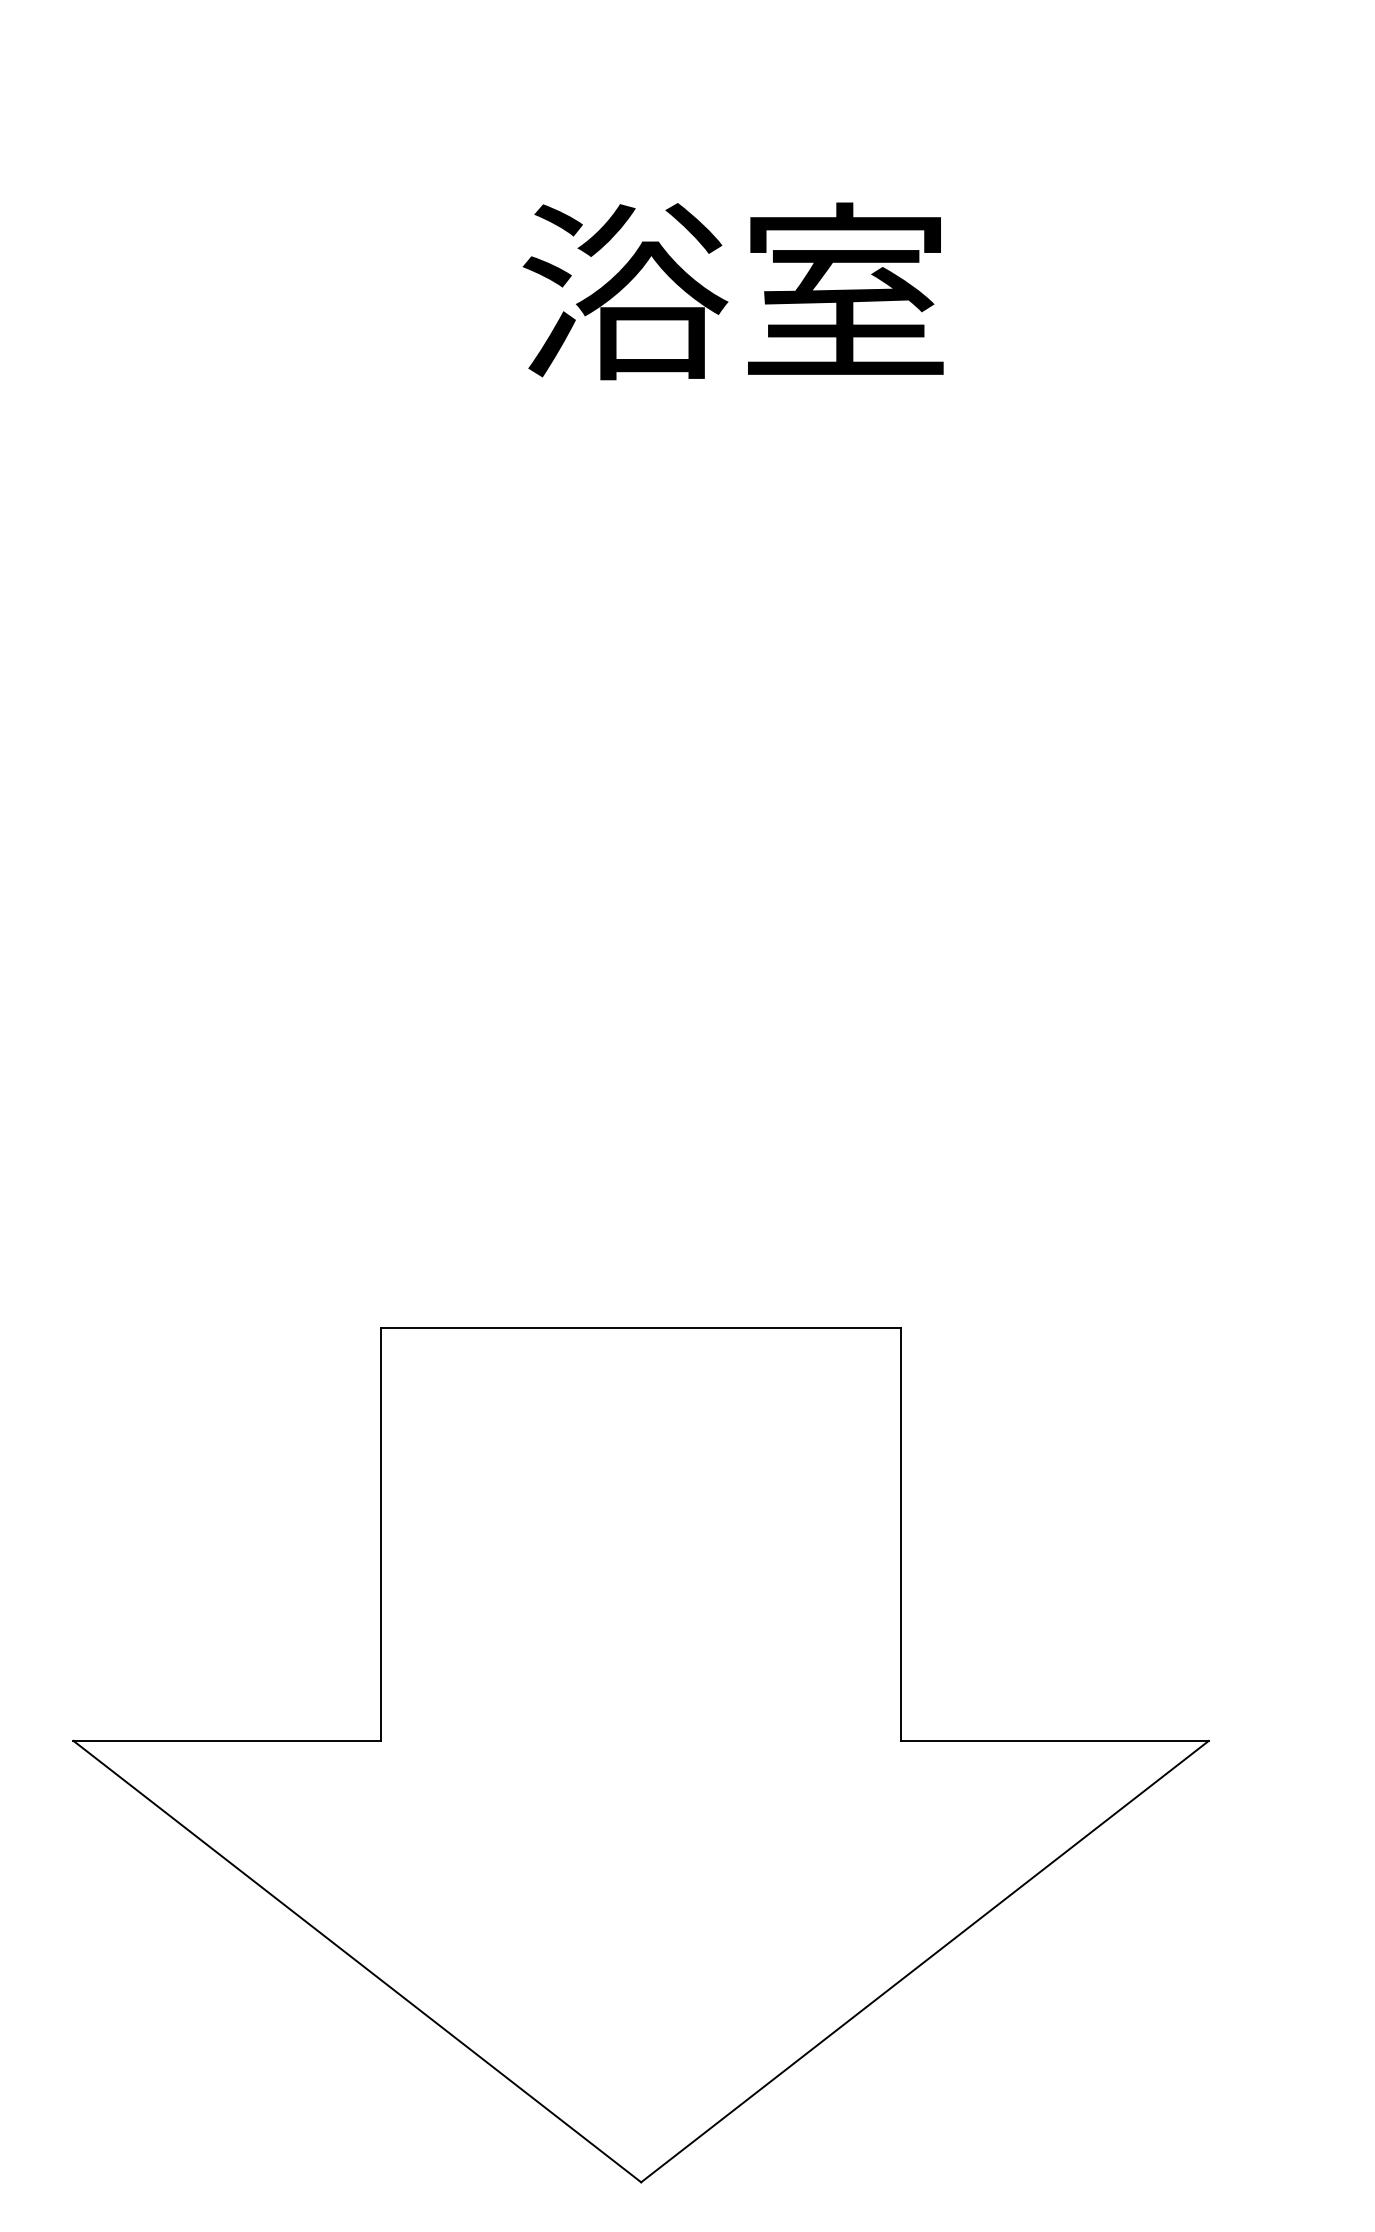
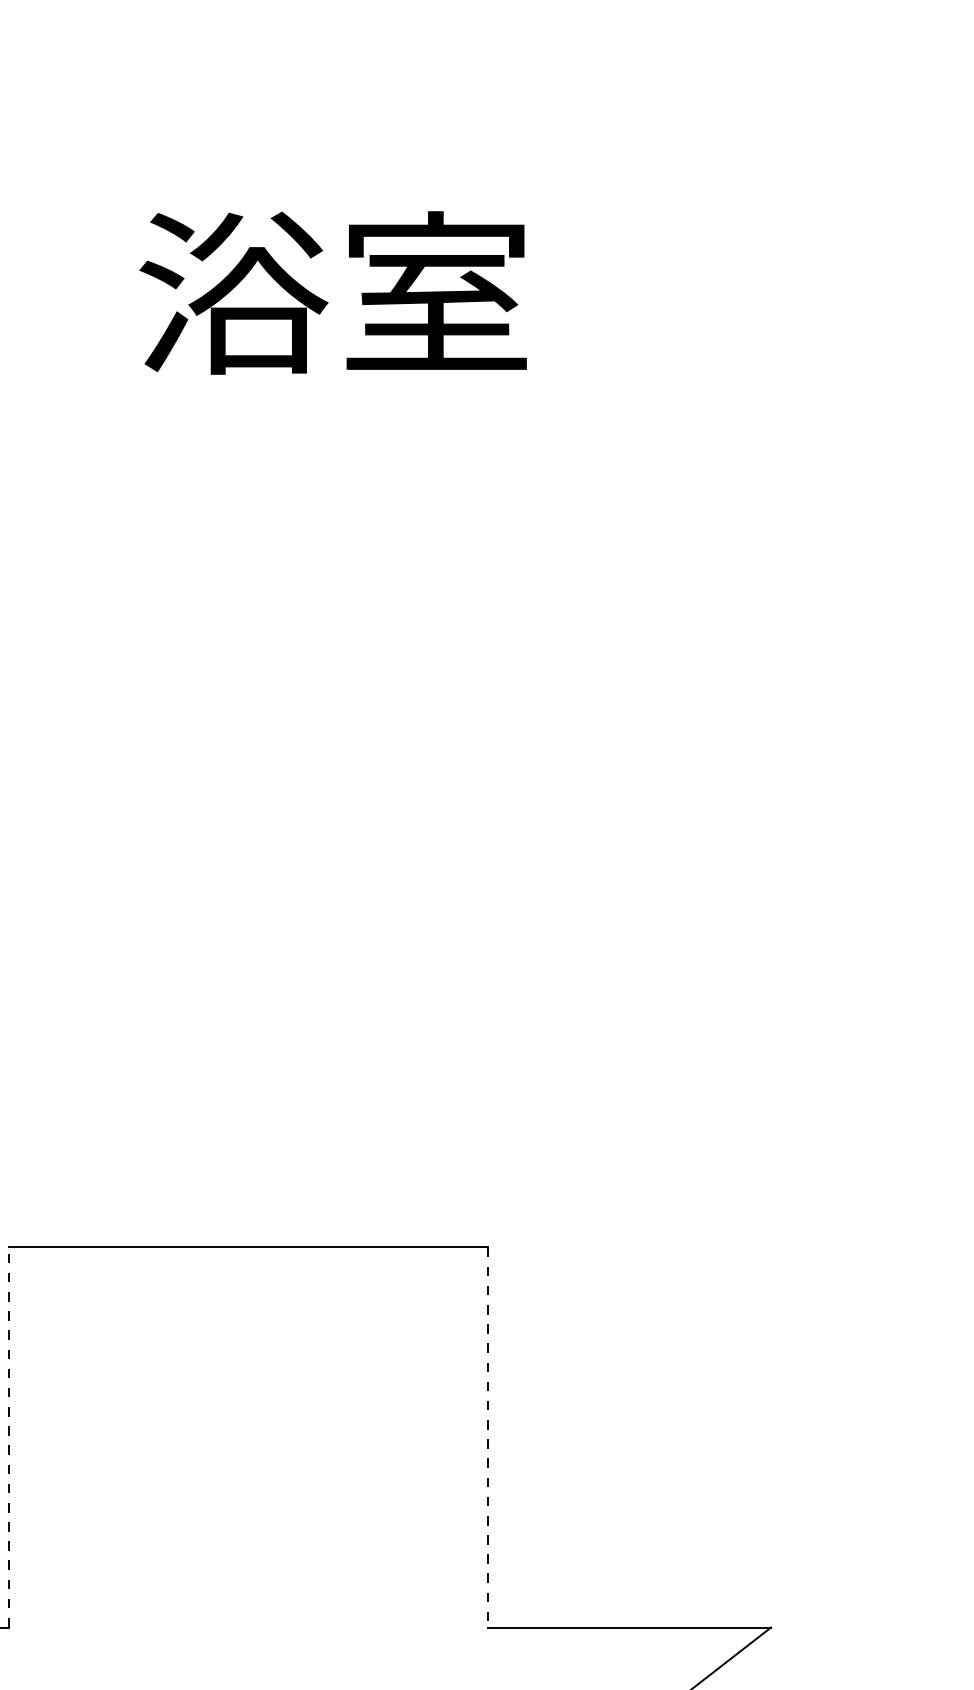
line: (380, 1533) -> (8, 1436), solid -> dashed
line: (901, 1534) -> (488, 1437), solid -> dashed

